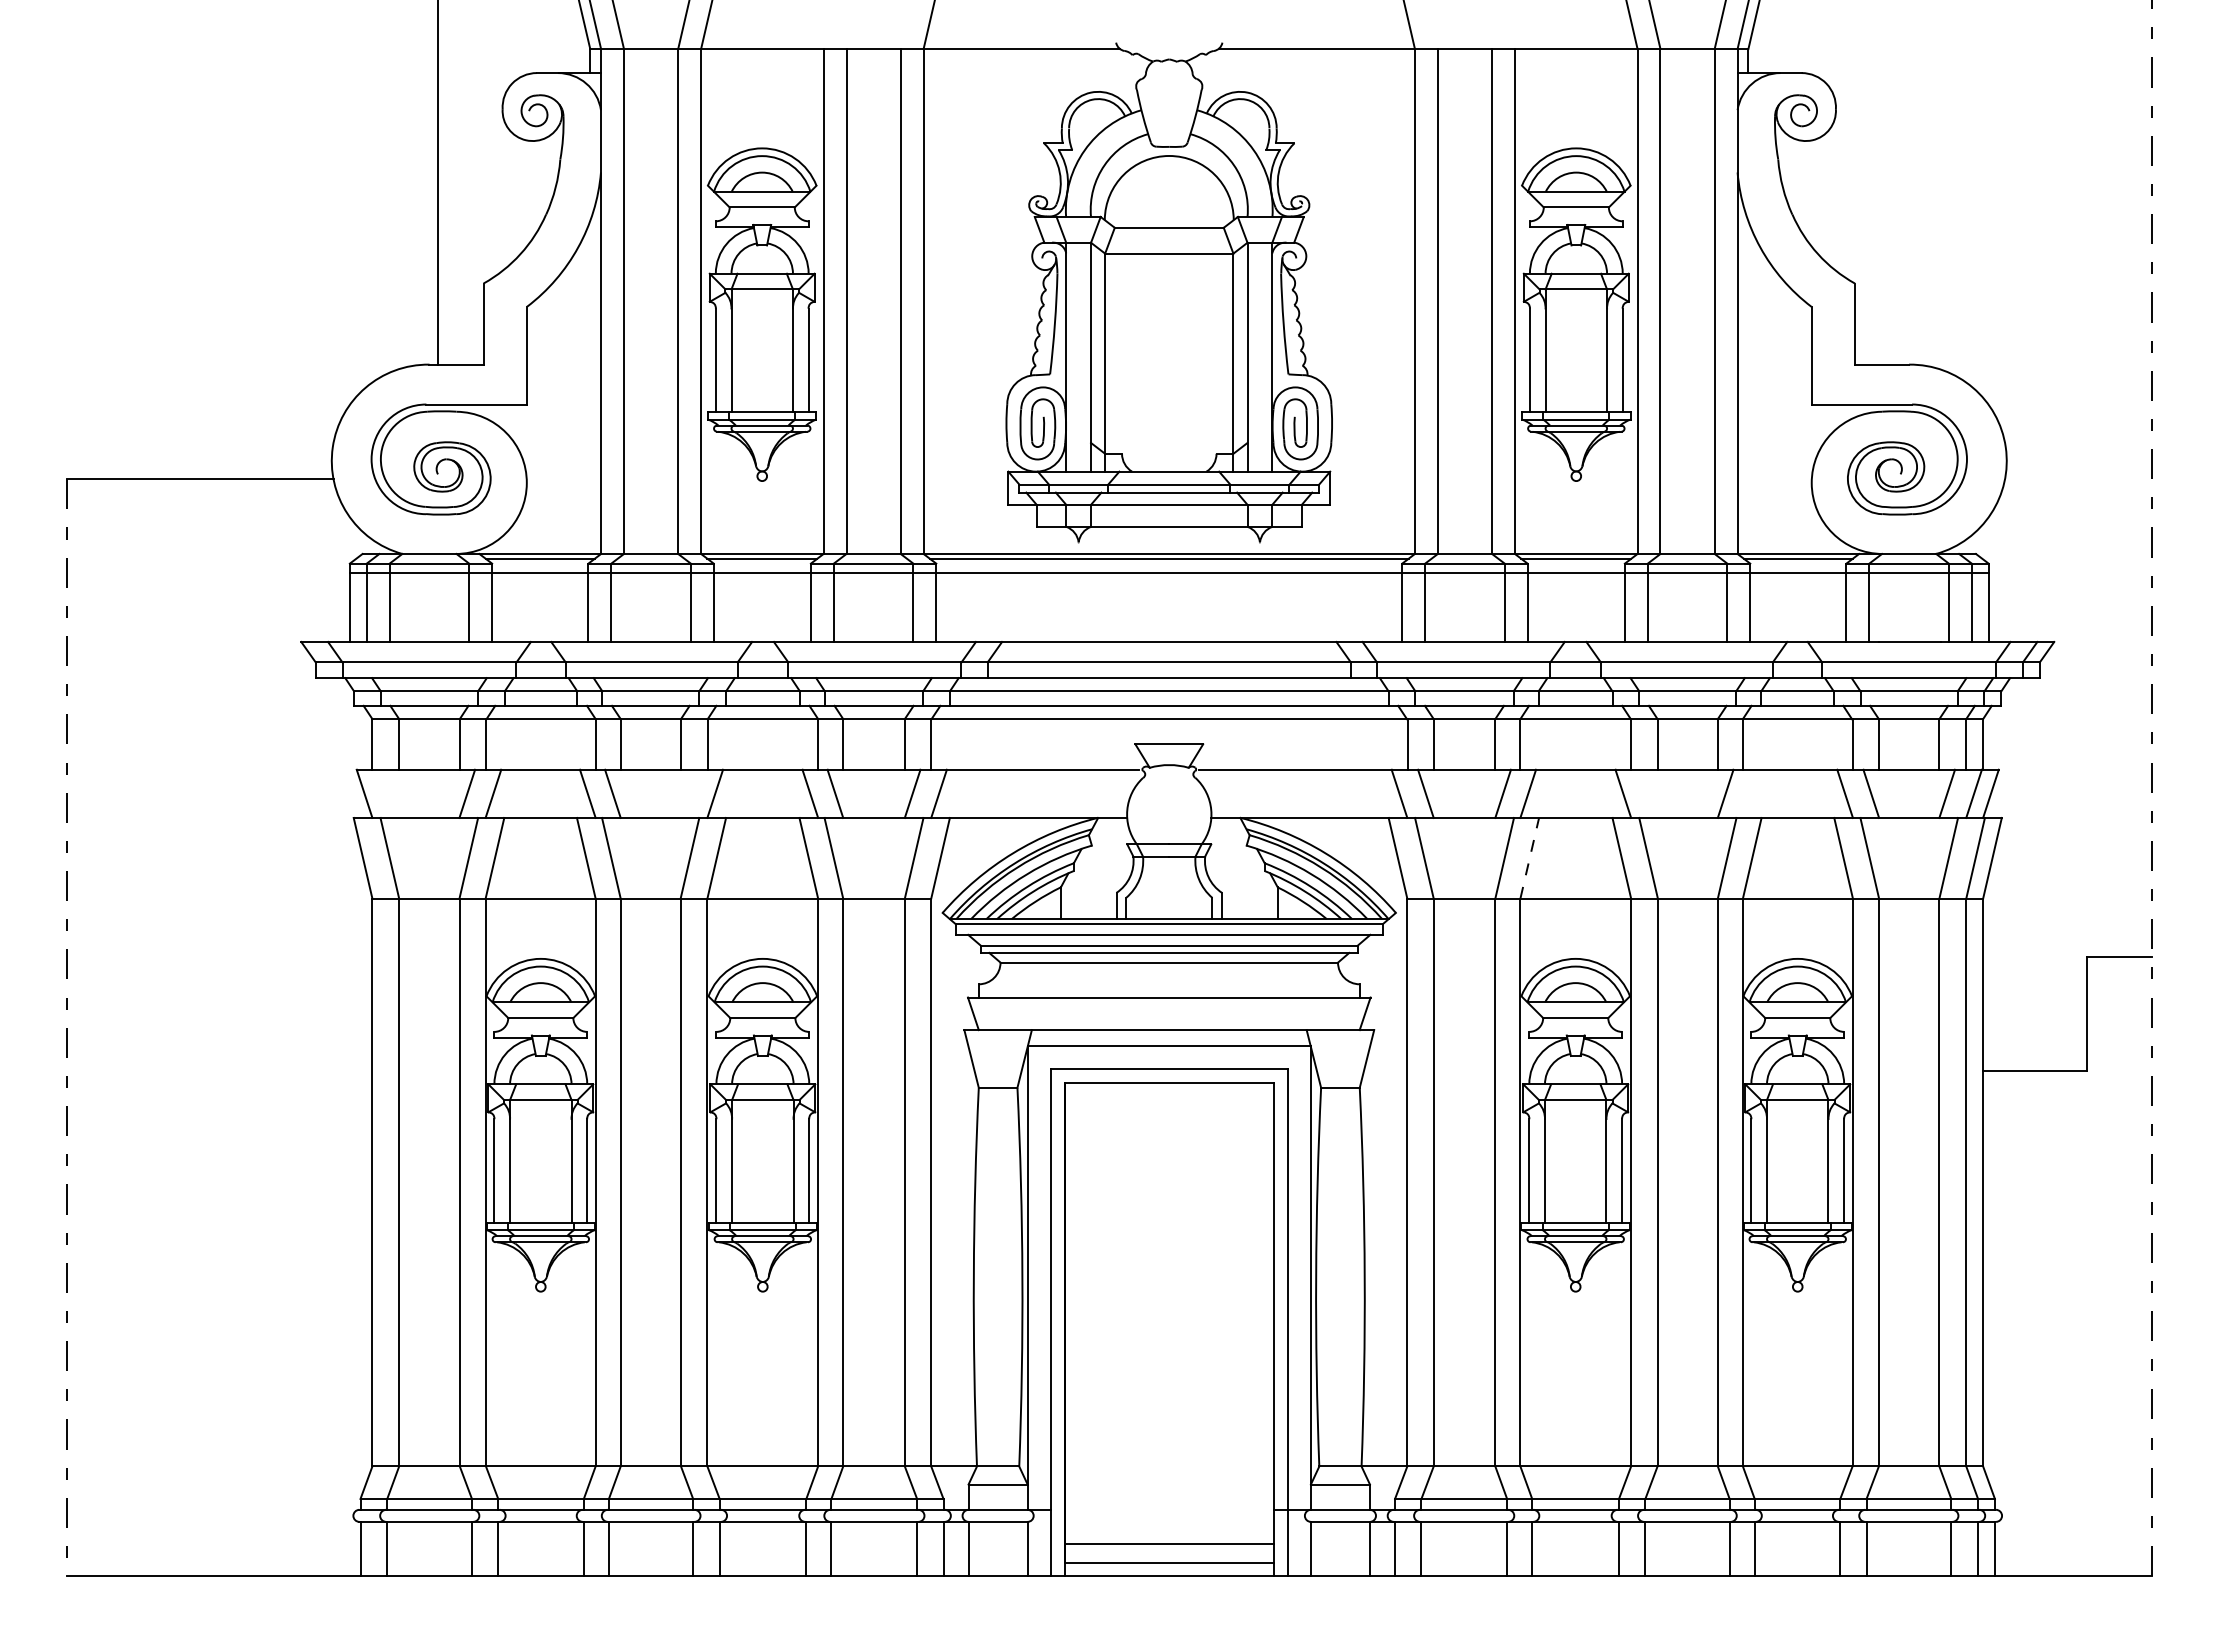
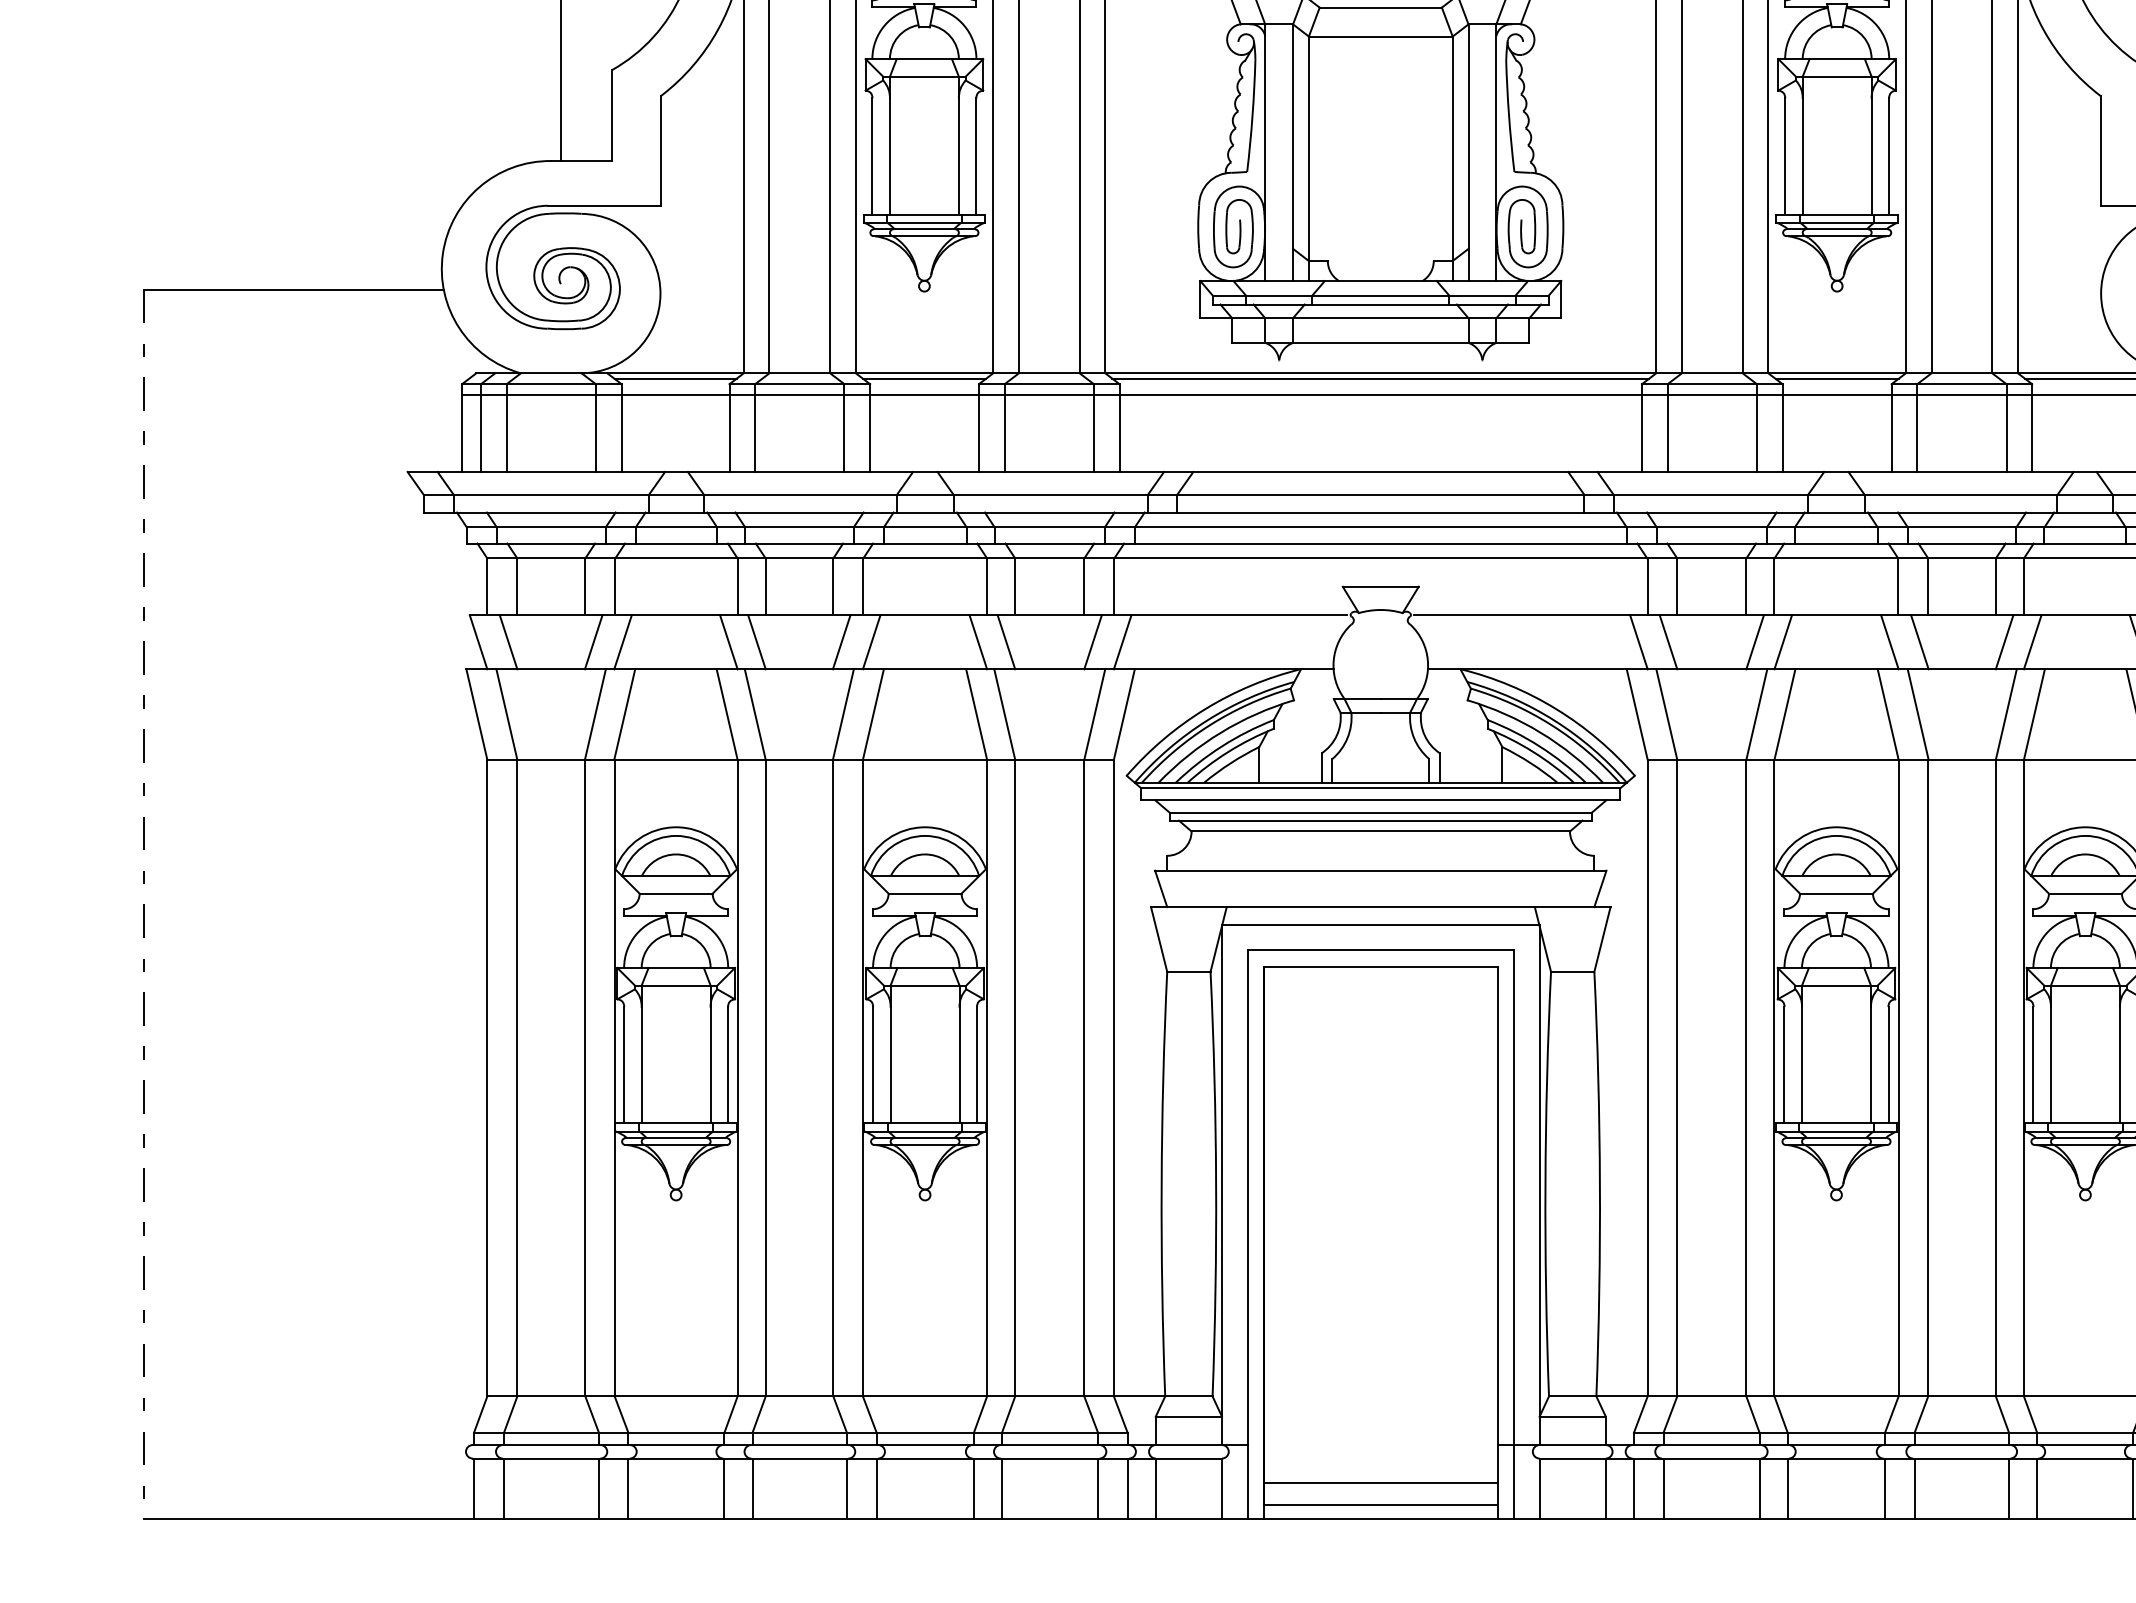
line: (391, 793) -> (508, 641), added
line: (688, 793) -> (841, 641), added
line: (1649, 793) -> (1919, 641), added
line: (1750, 793) -> (2032, 641), added
line: (1529, 857) -> (1784, 713), dashed -> solid

